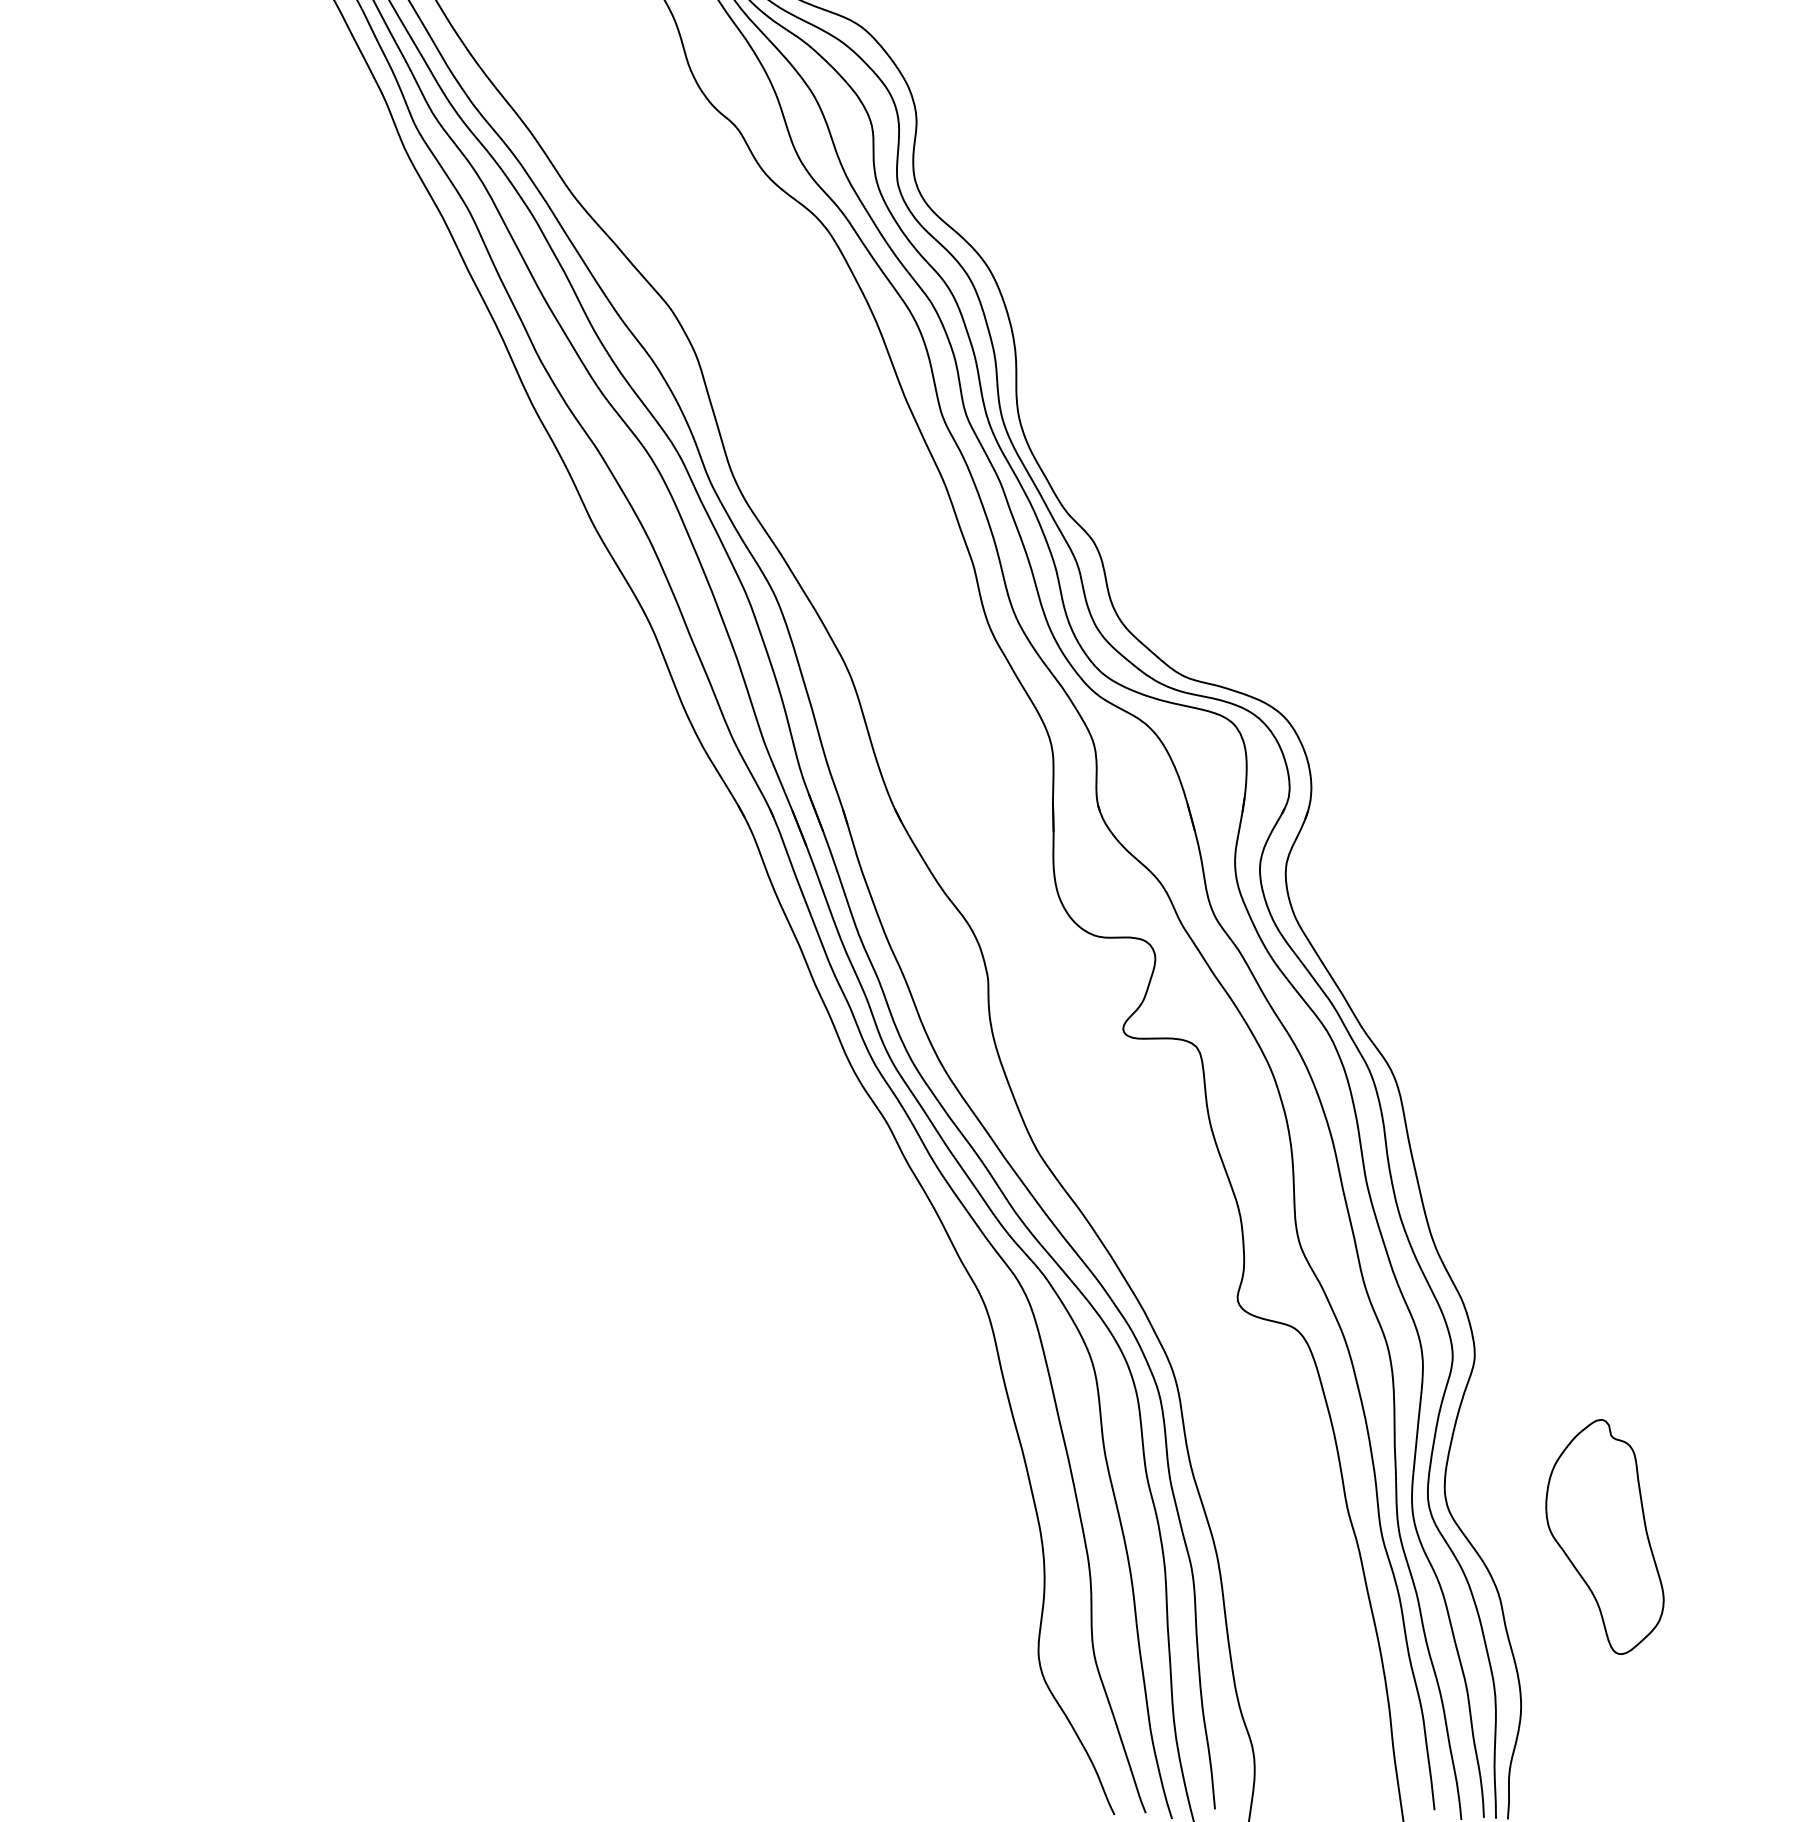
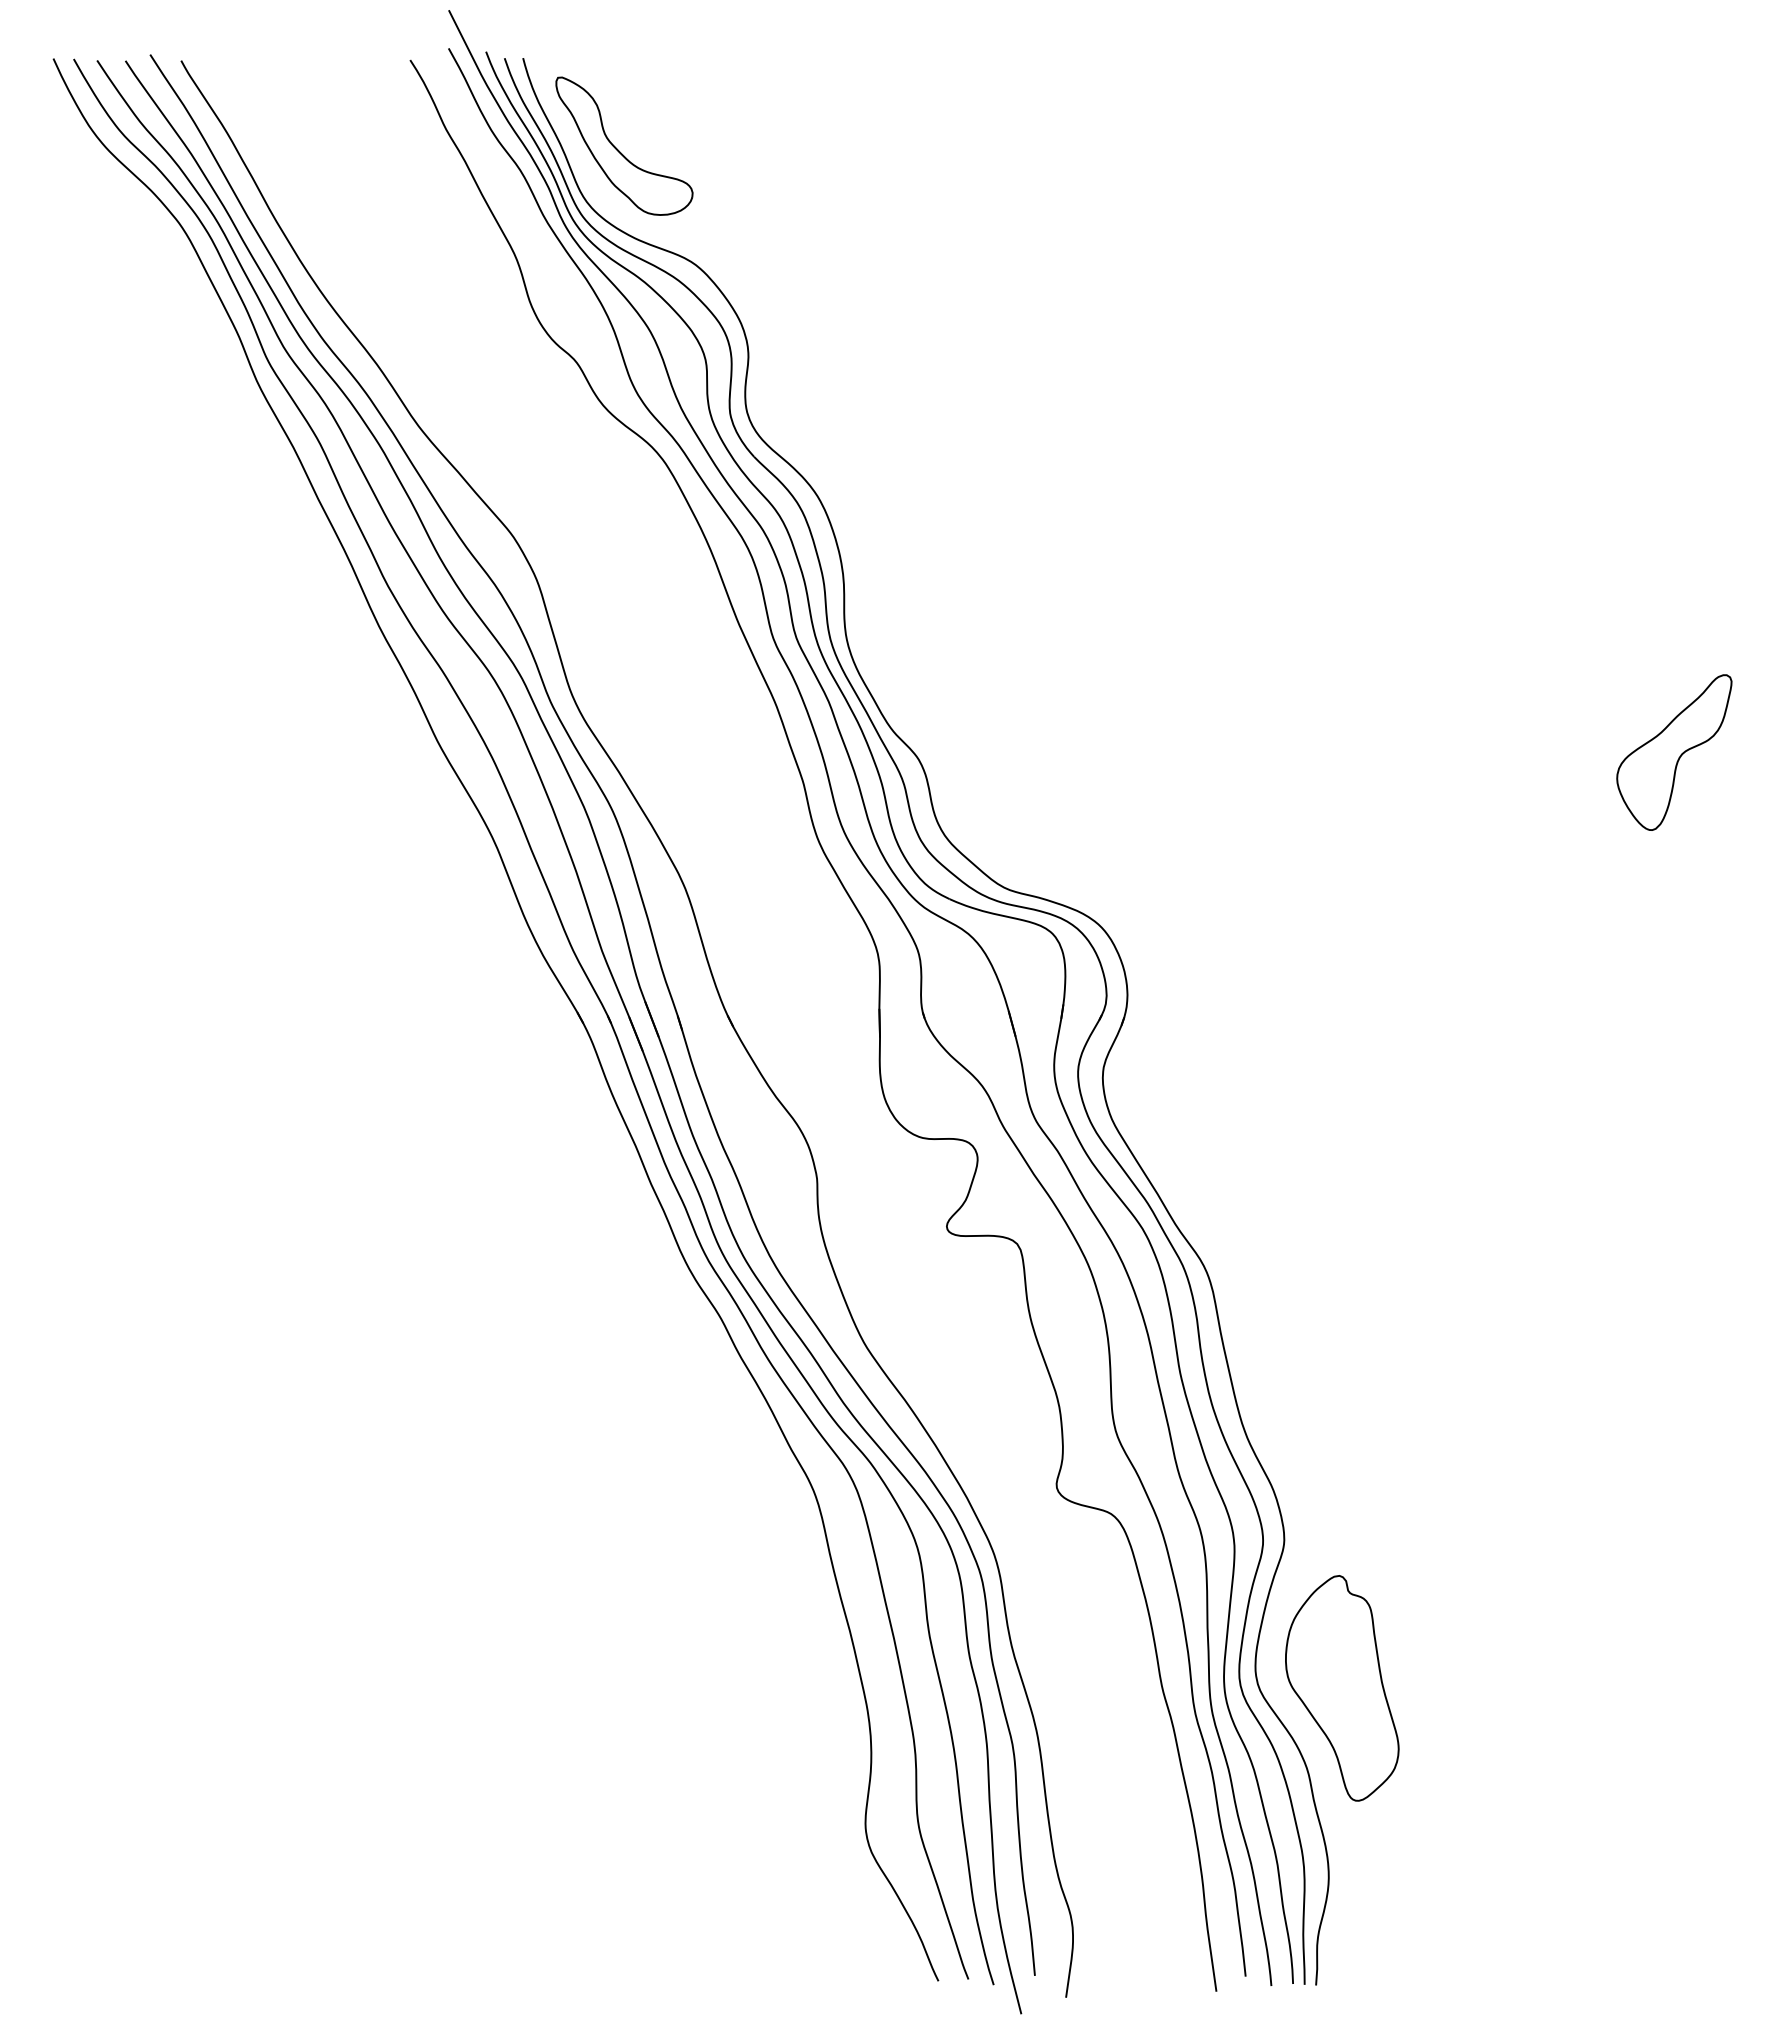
part: (1605, 1537) -> (1342, 1688), moved

